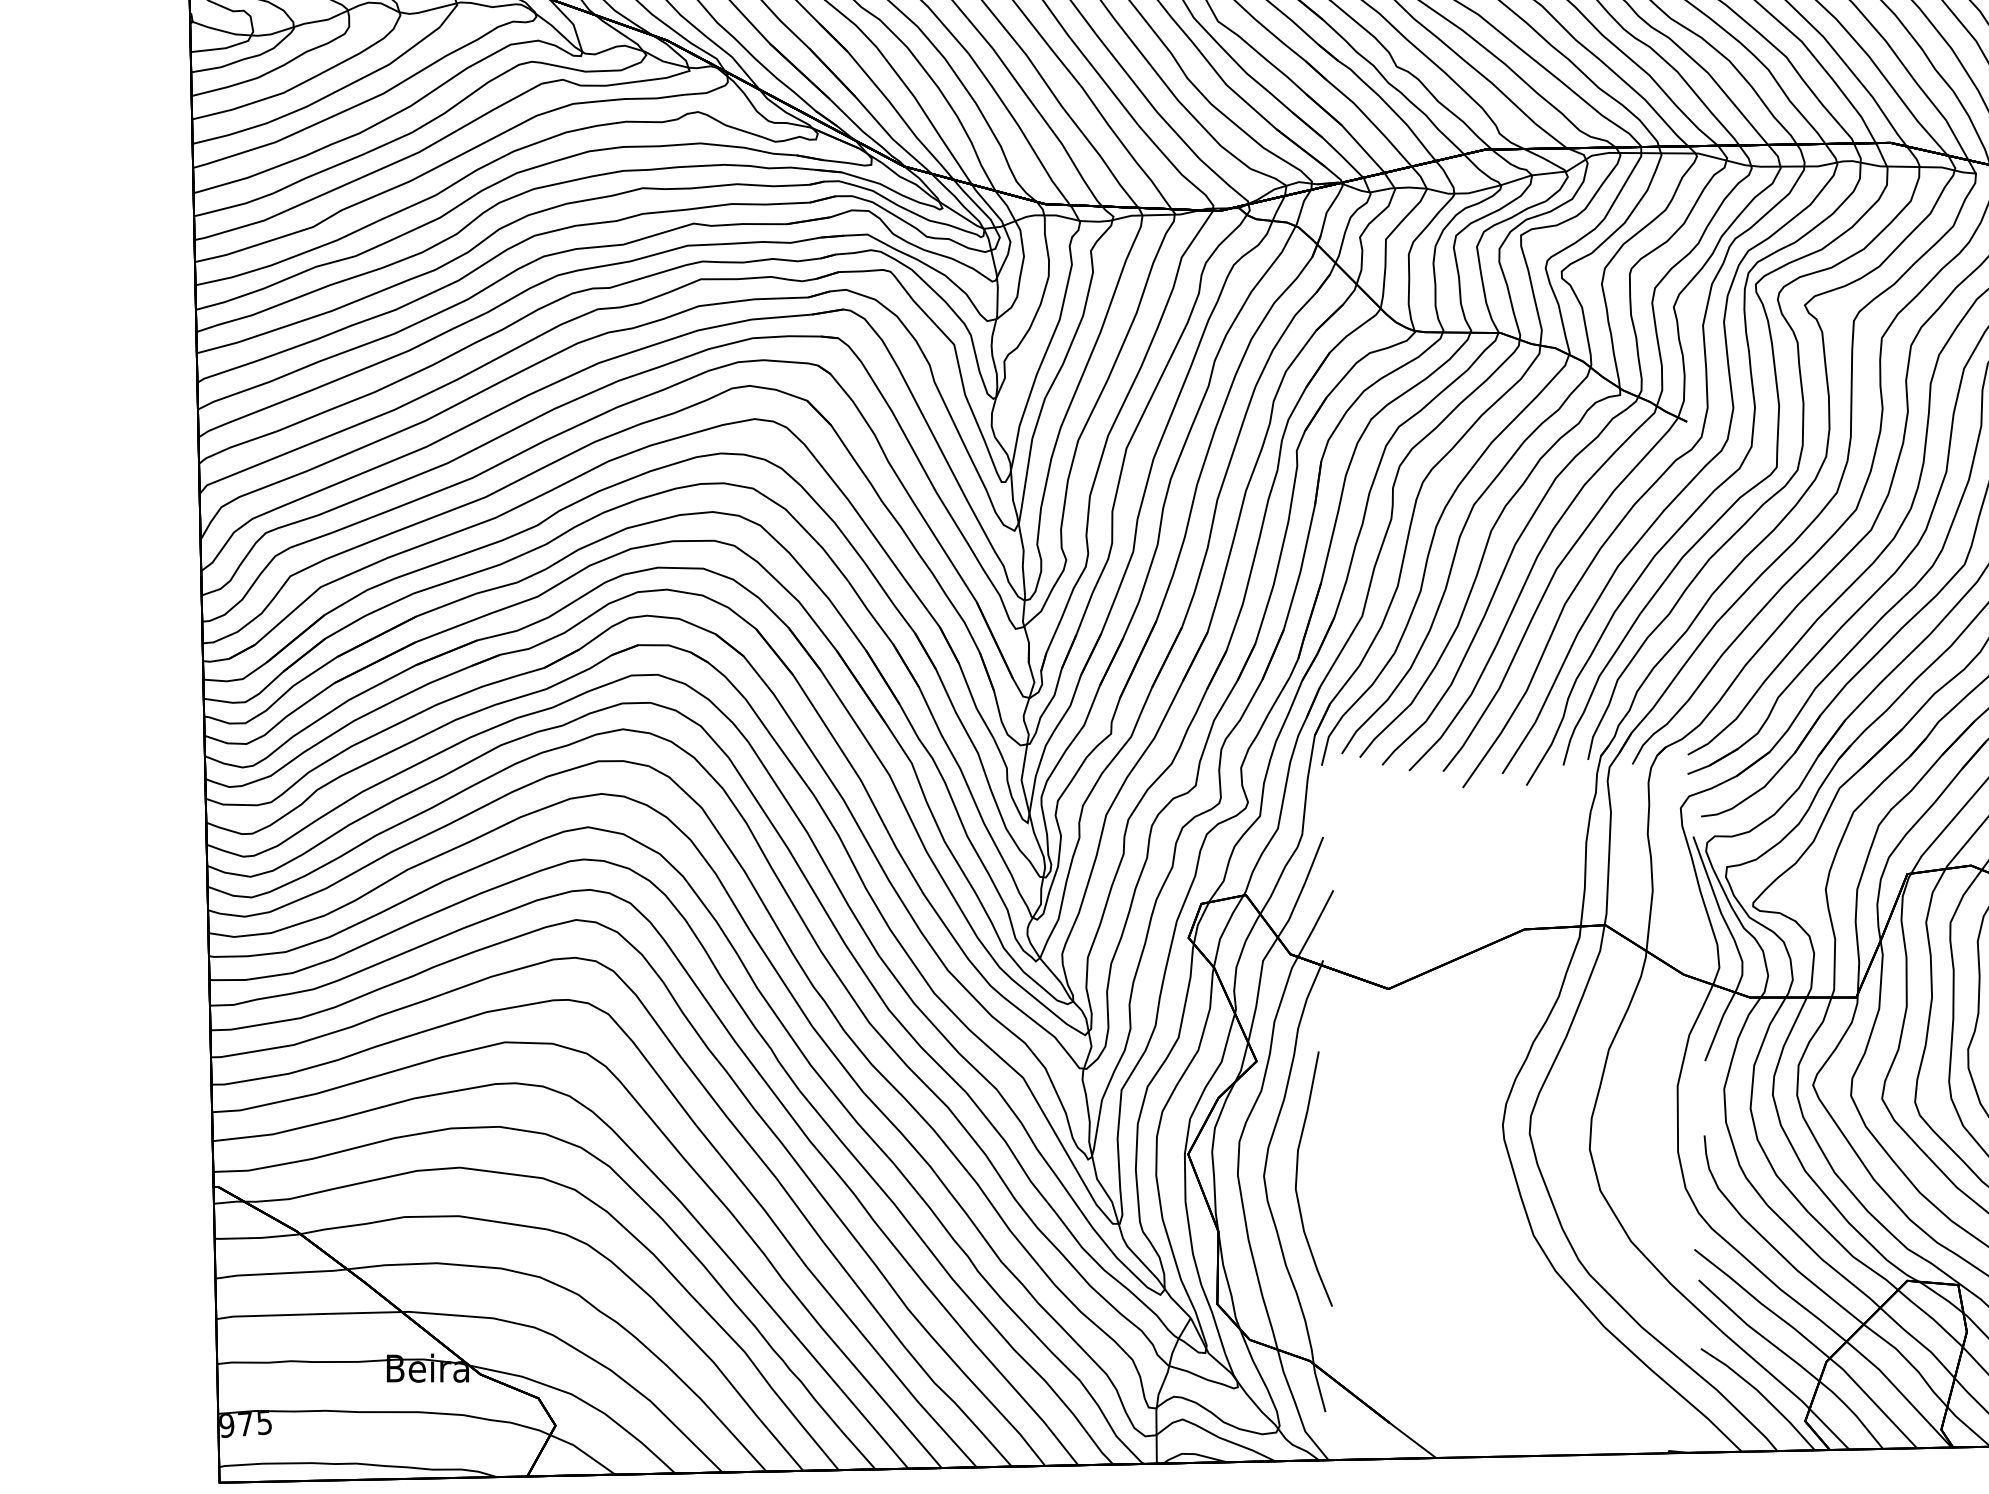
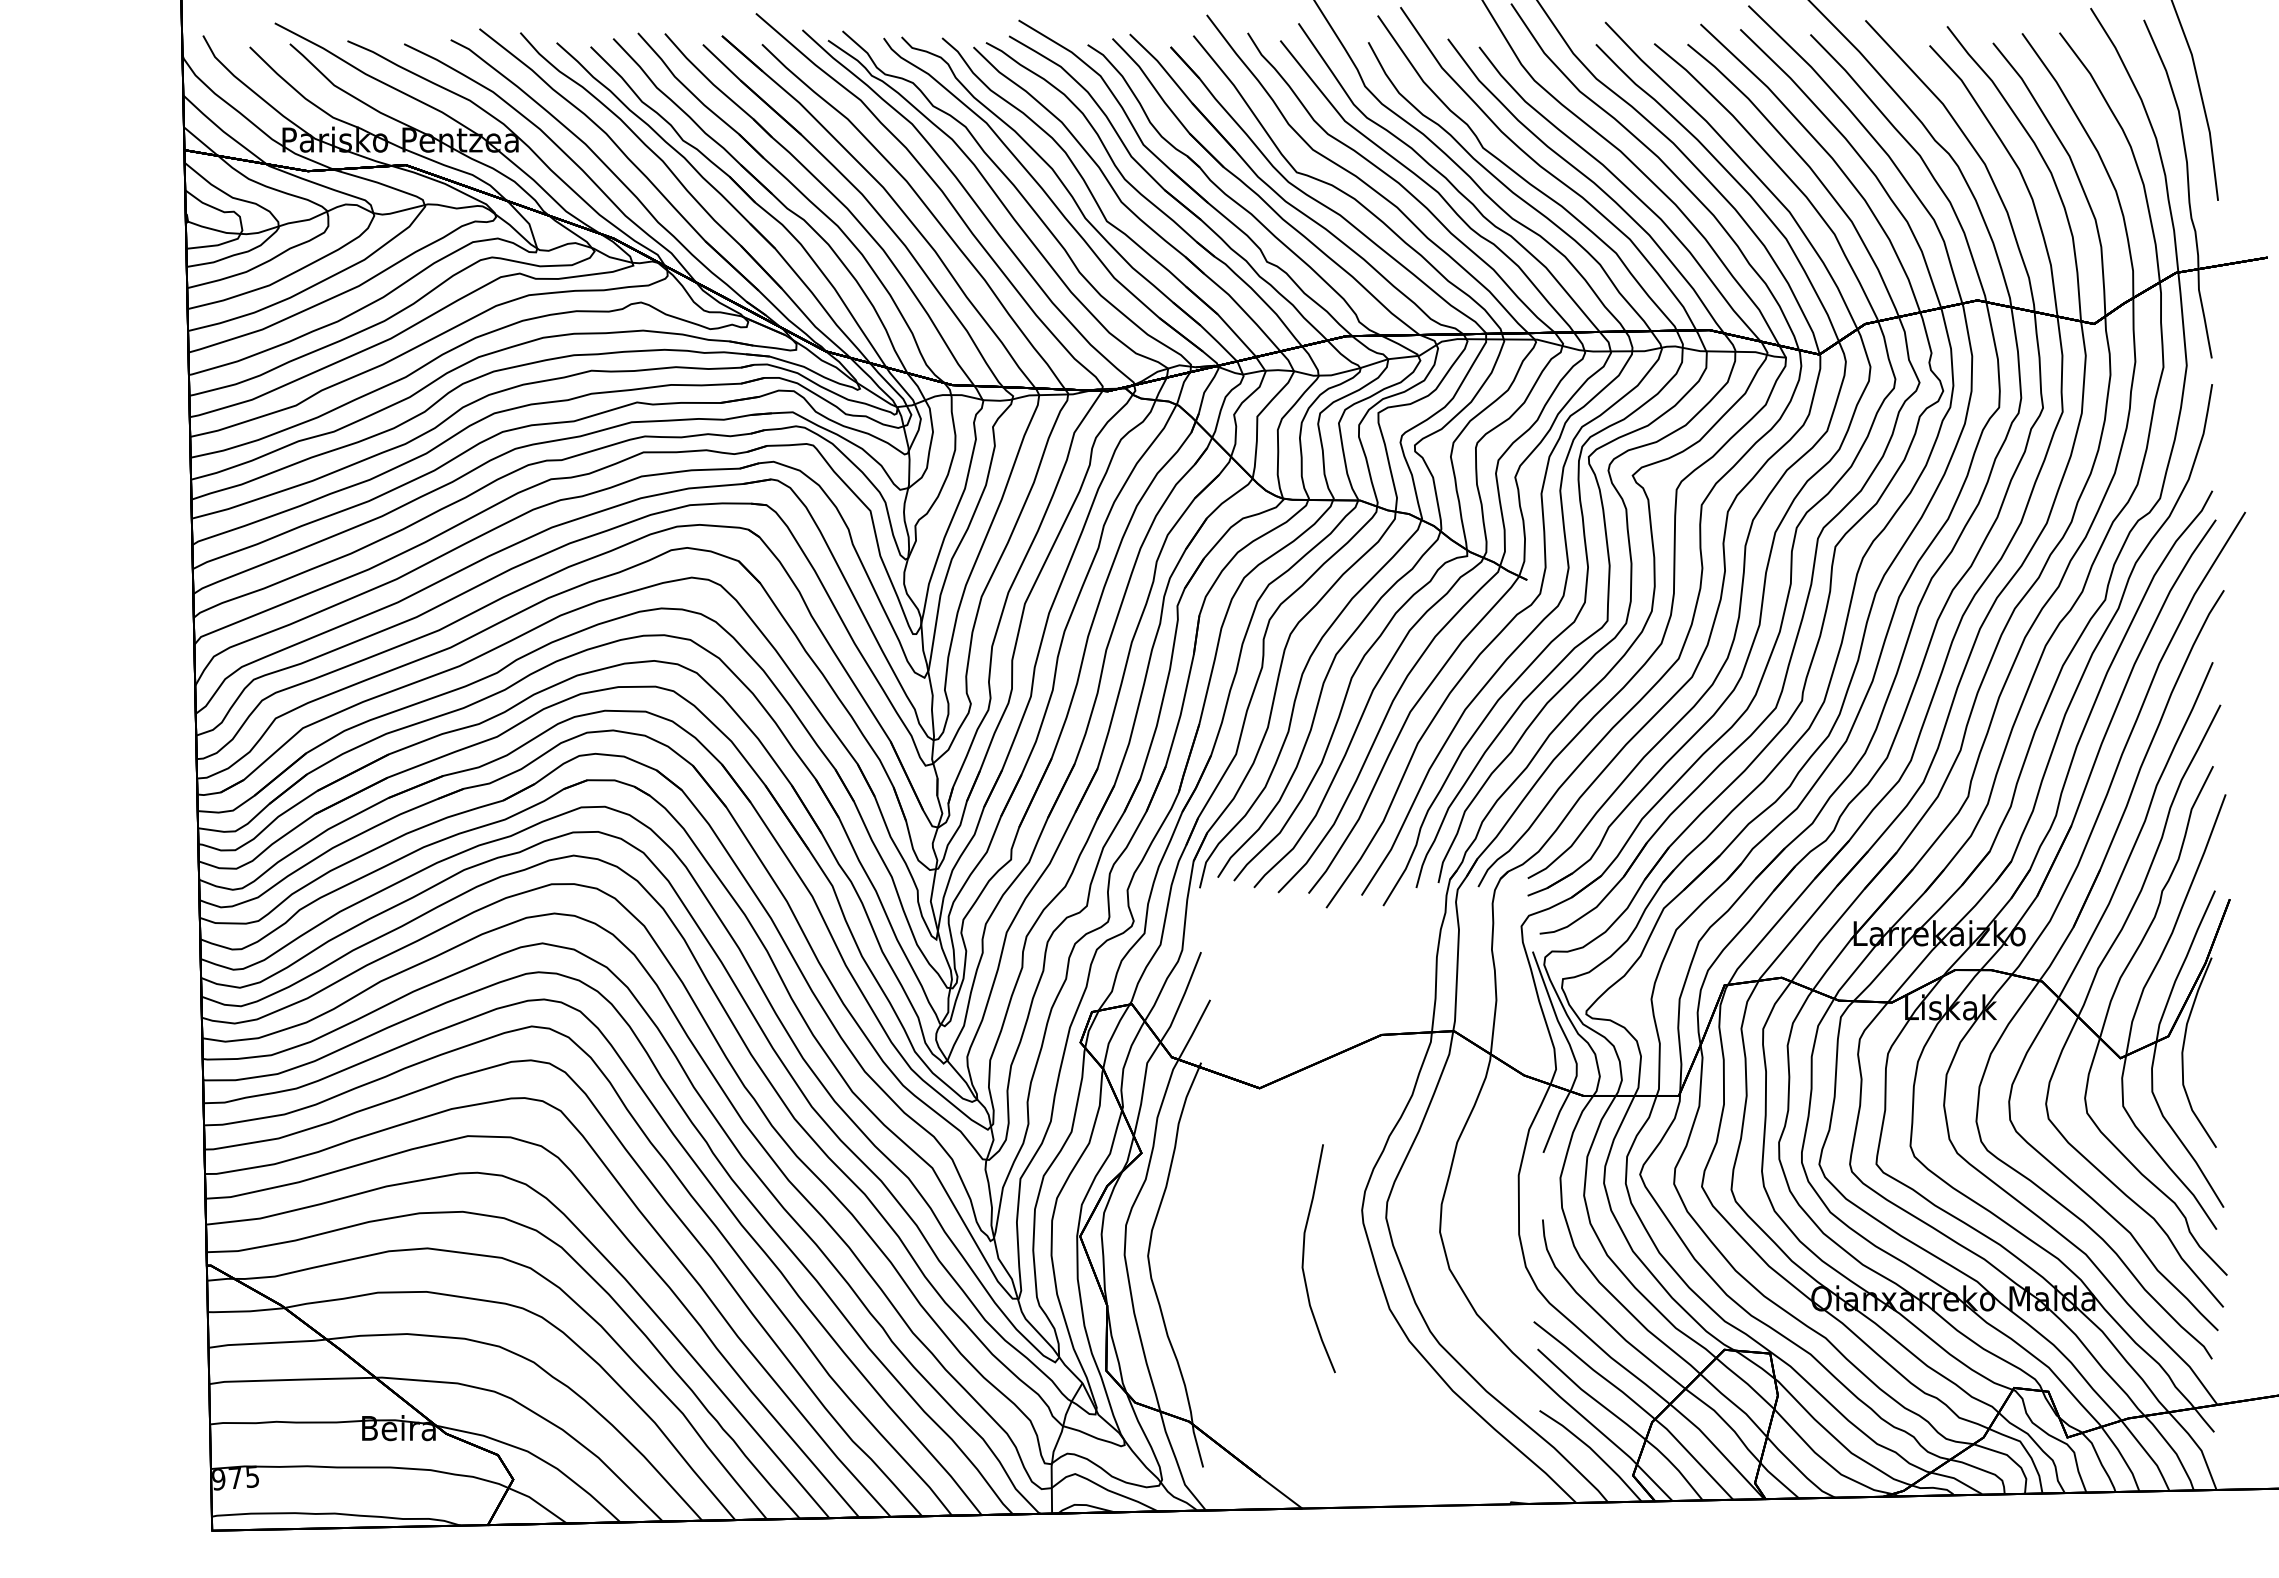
curve: (1297, 1176) -> (1304, 1256), moved

